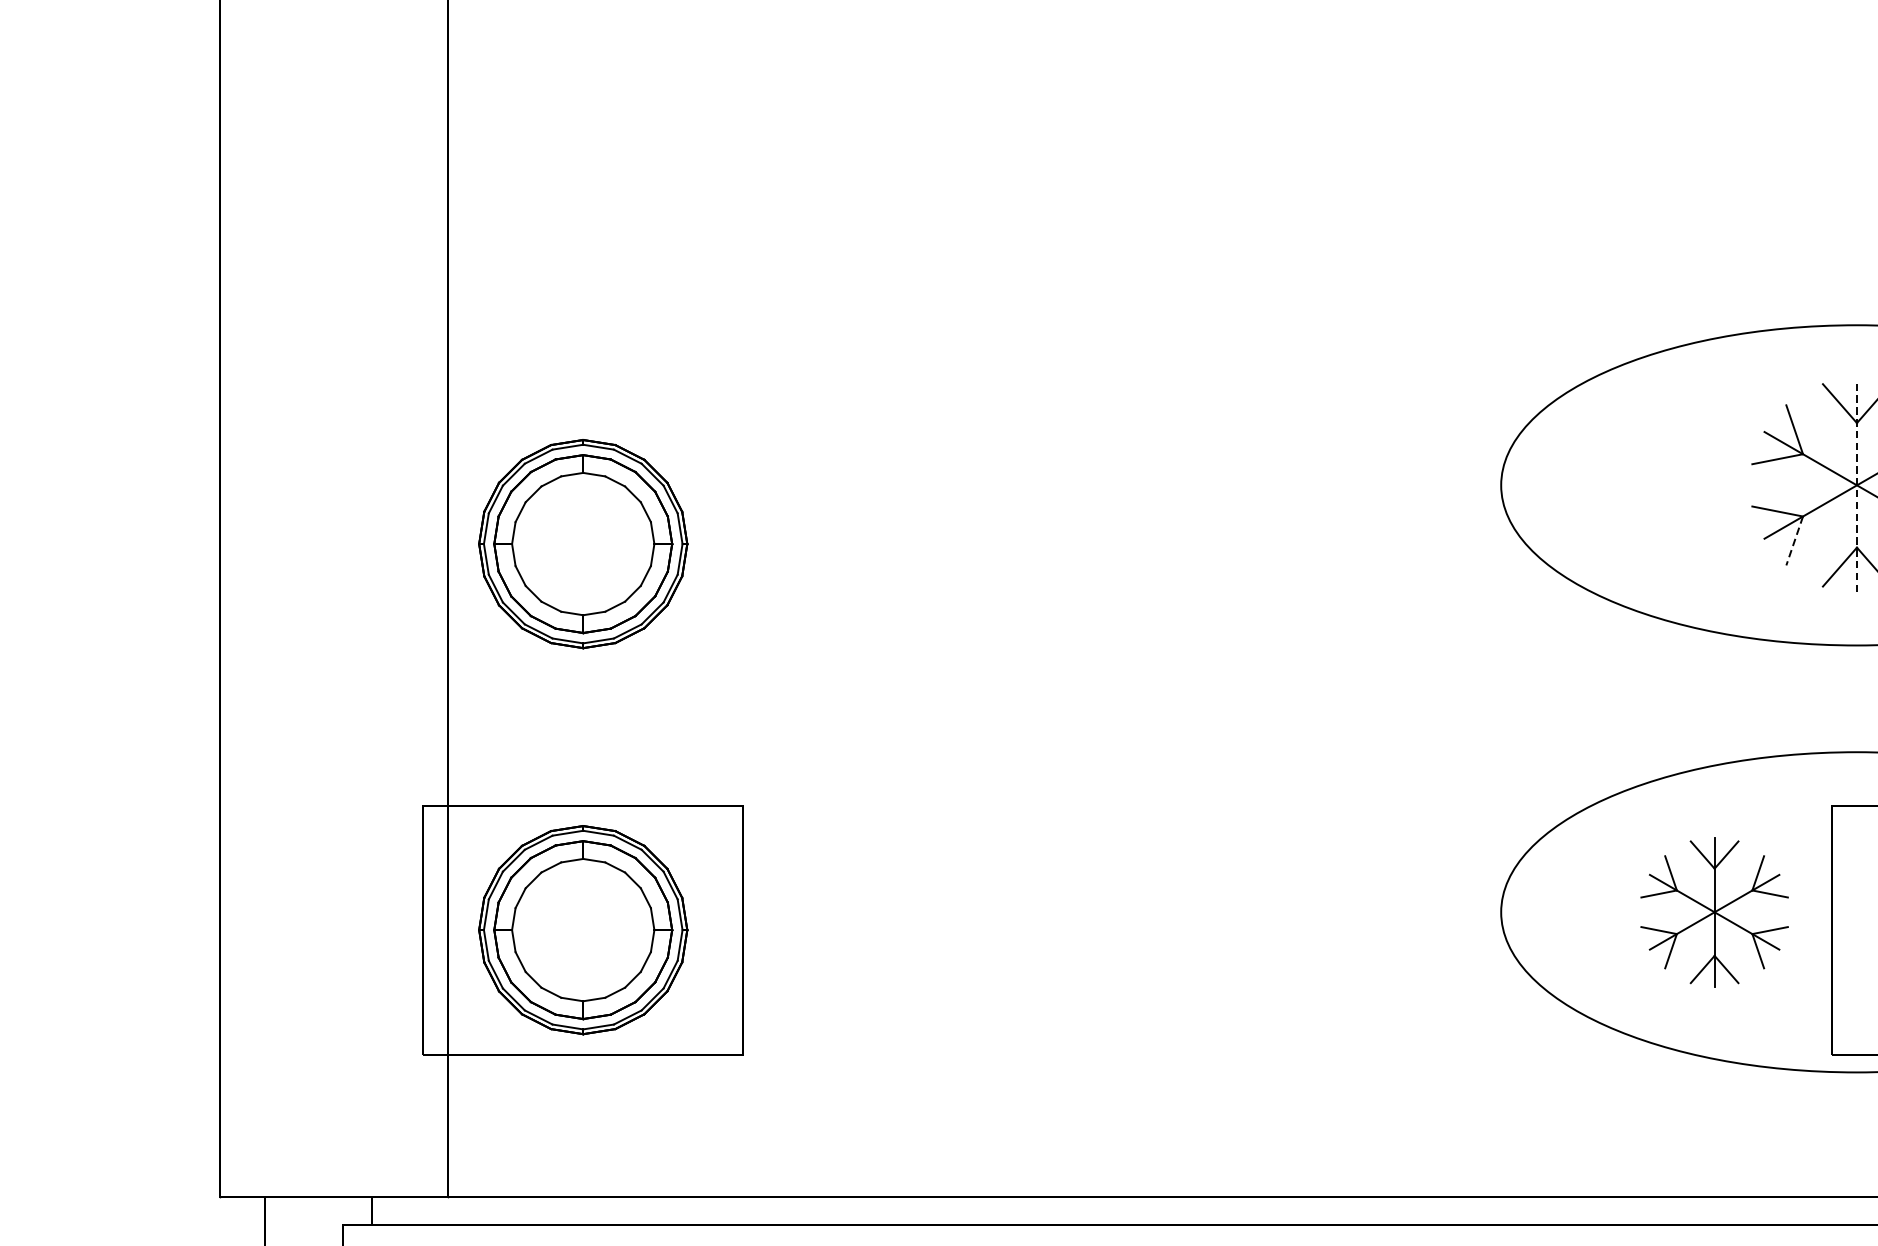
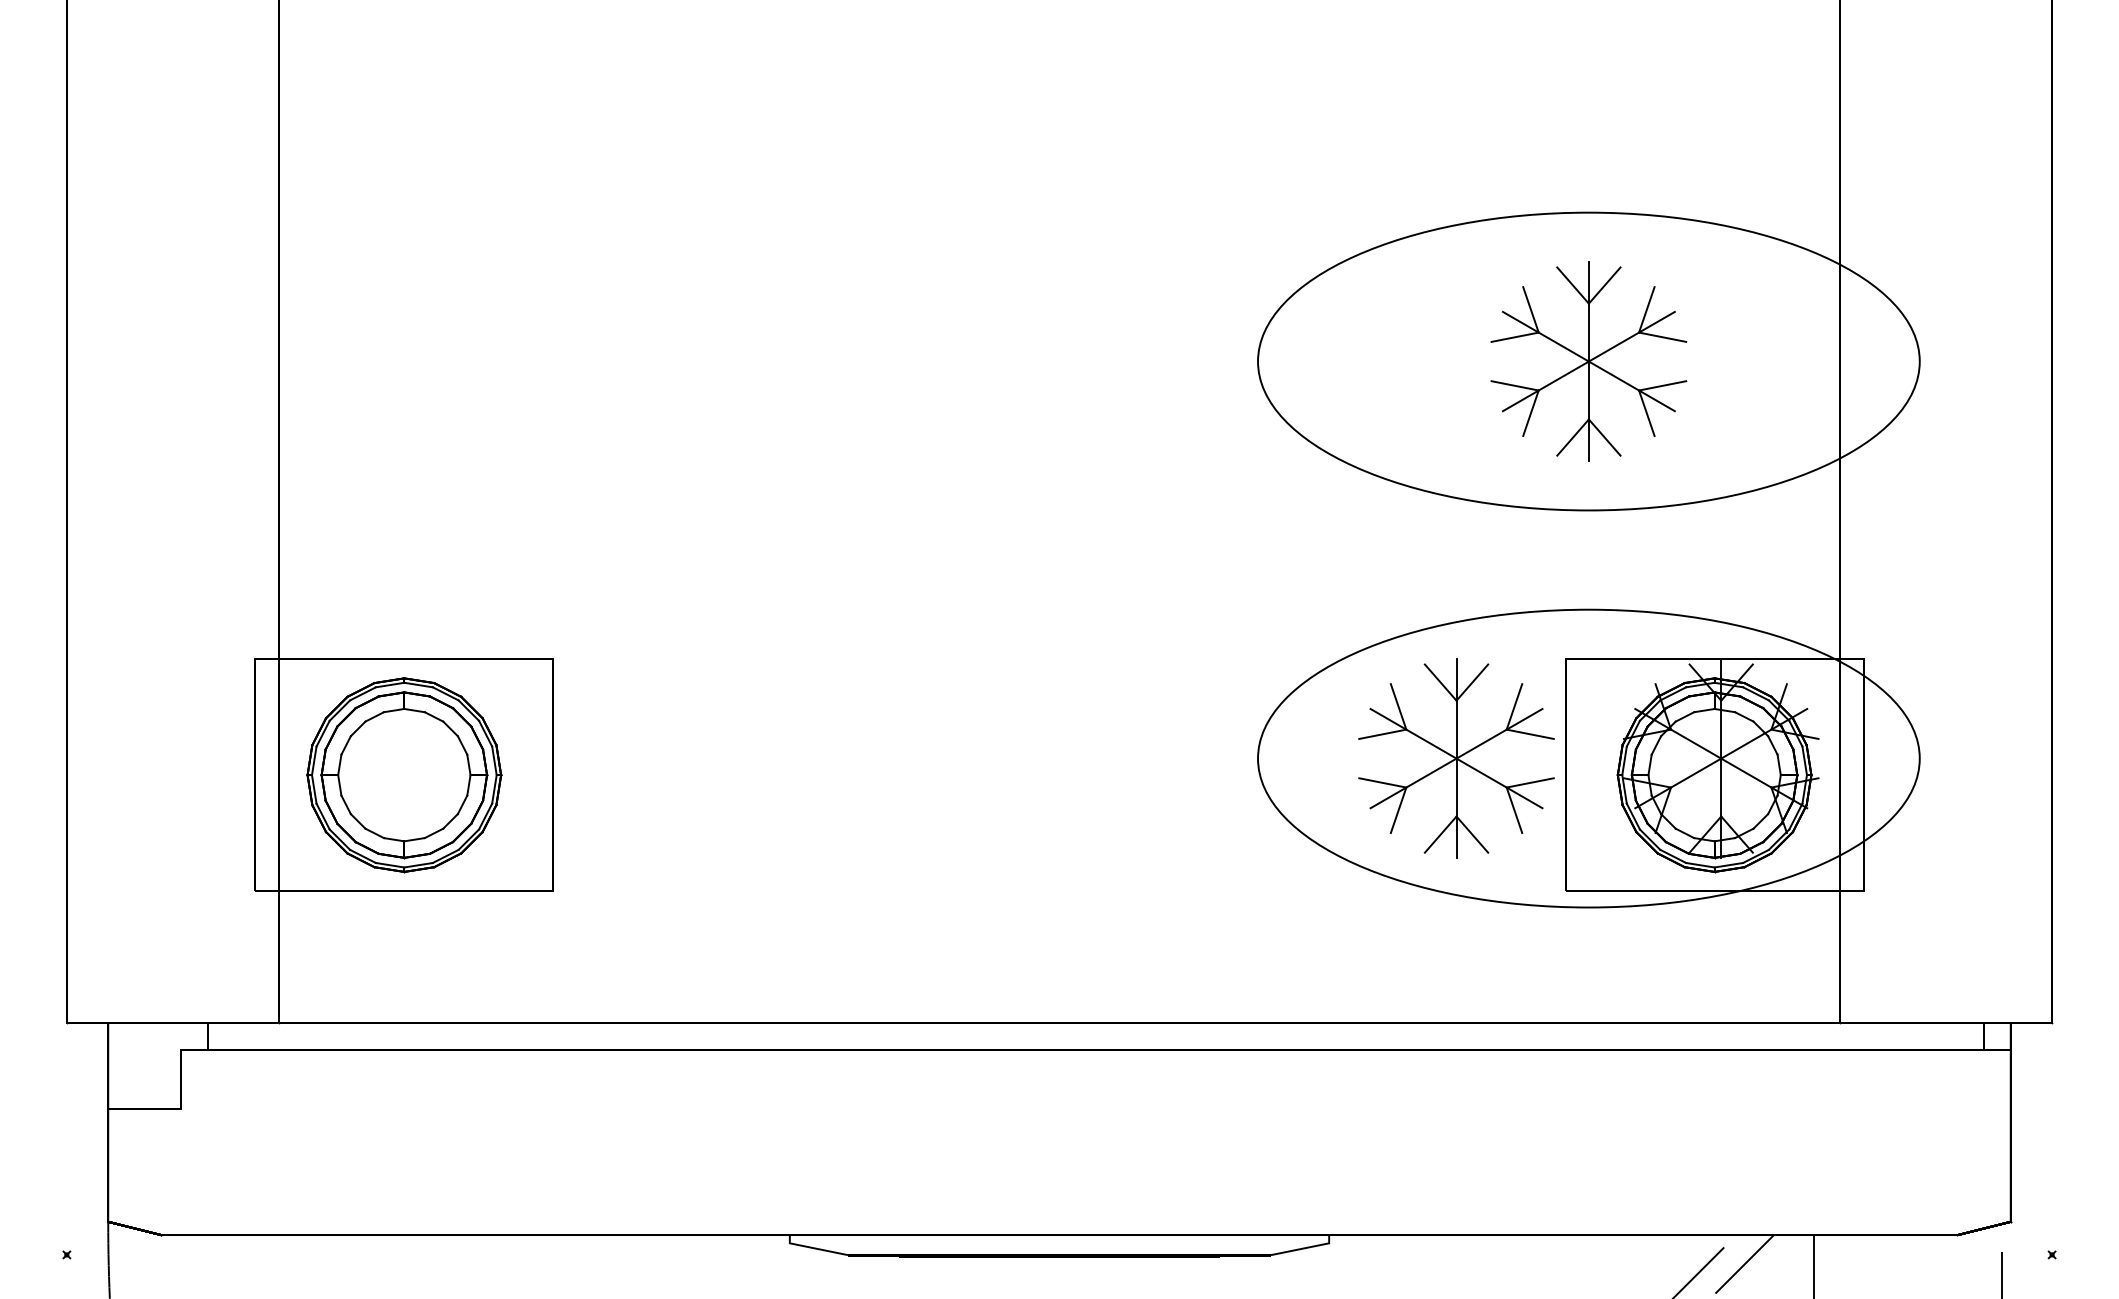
line: (1856, 485) -> (1588, 361), dashed -> solid
line: (1794, 541) -> (1530, 413), dashed -> solid
part: (583, 544) -> (404, 416), removed
part: (1714, 912) -> (1456, 758), size x1.43

